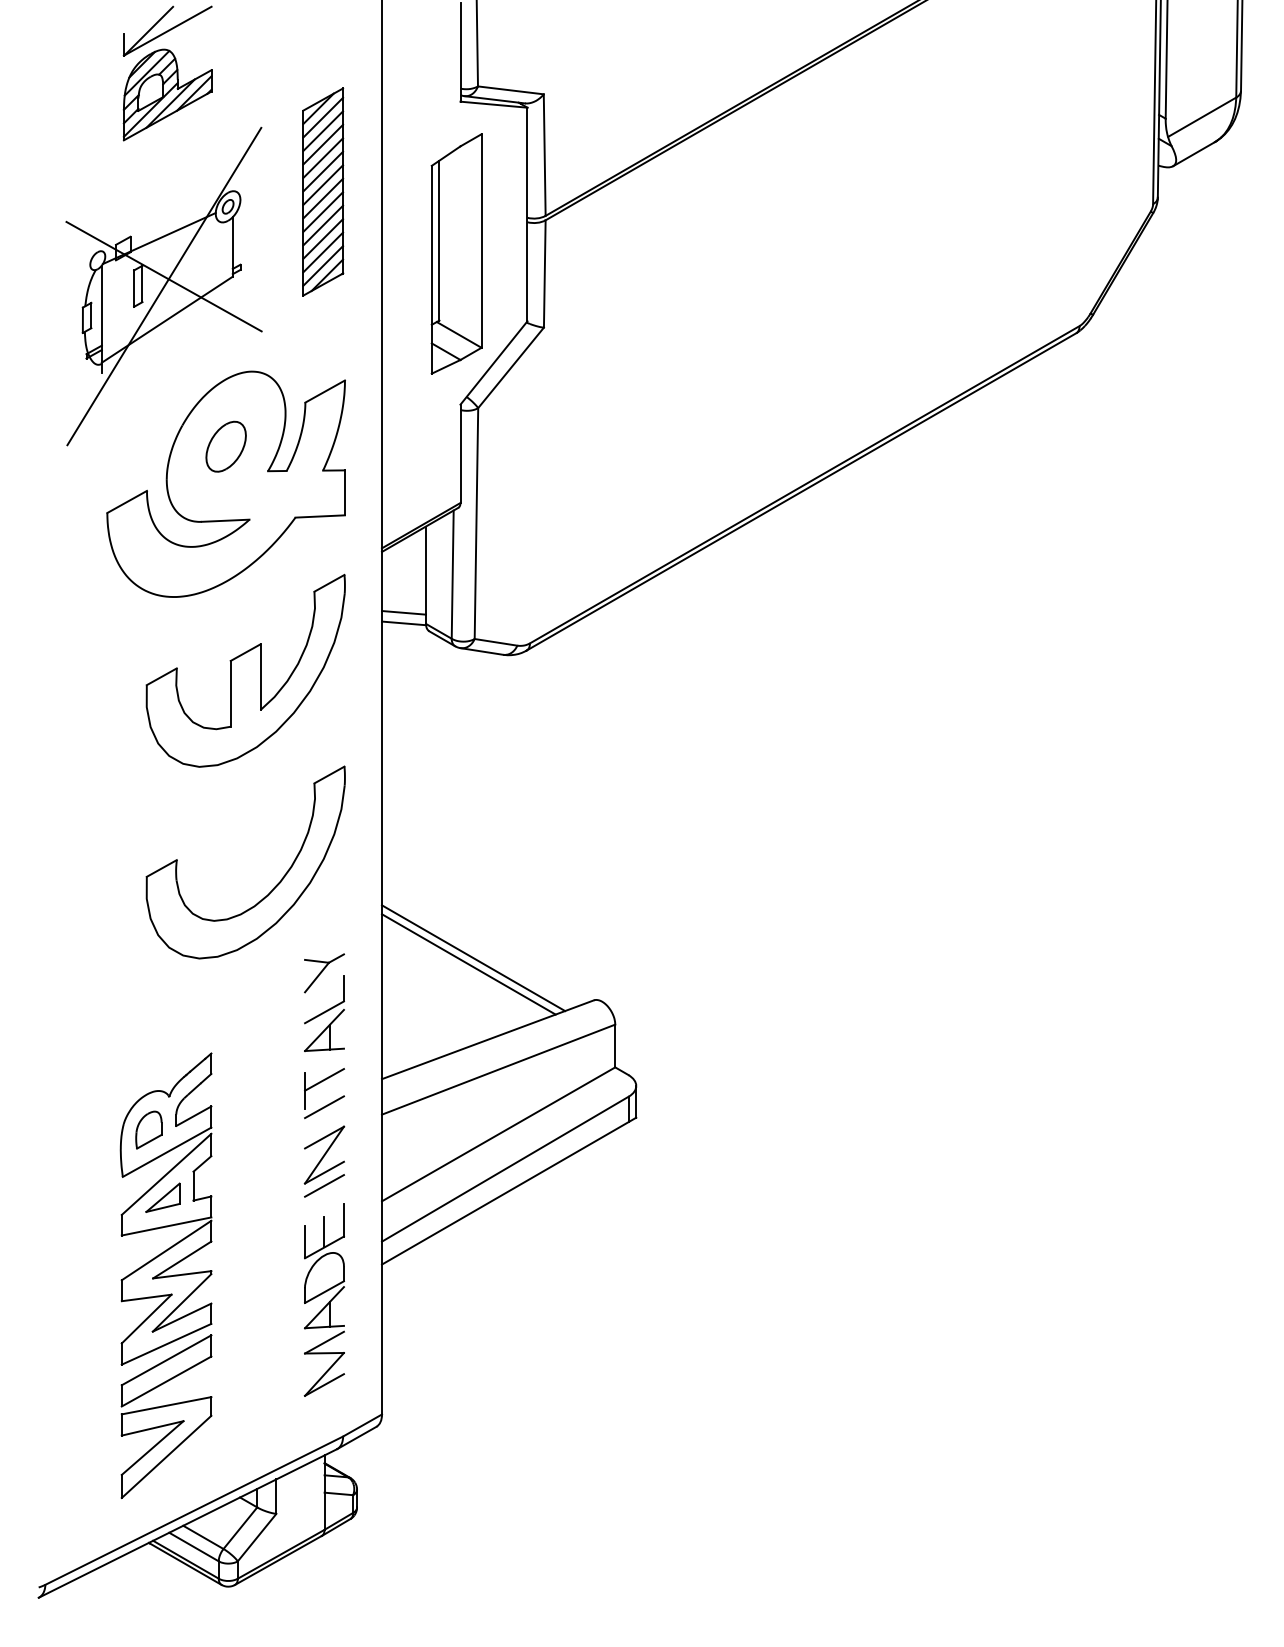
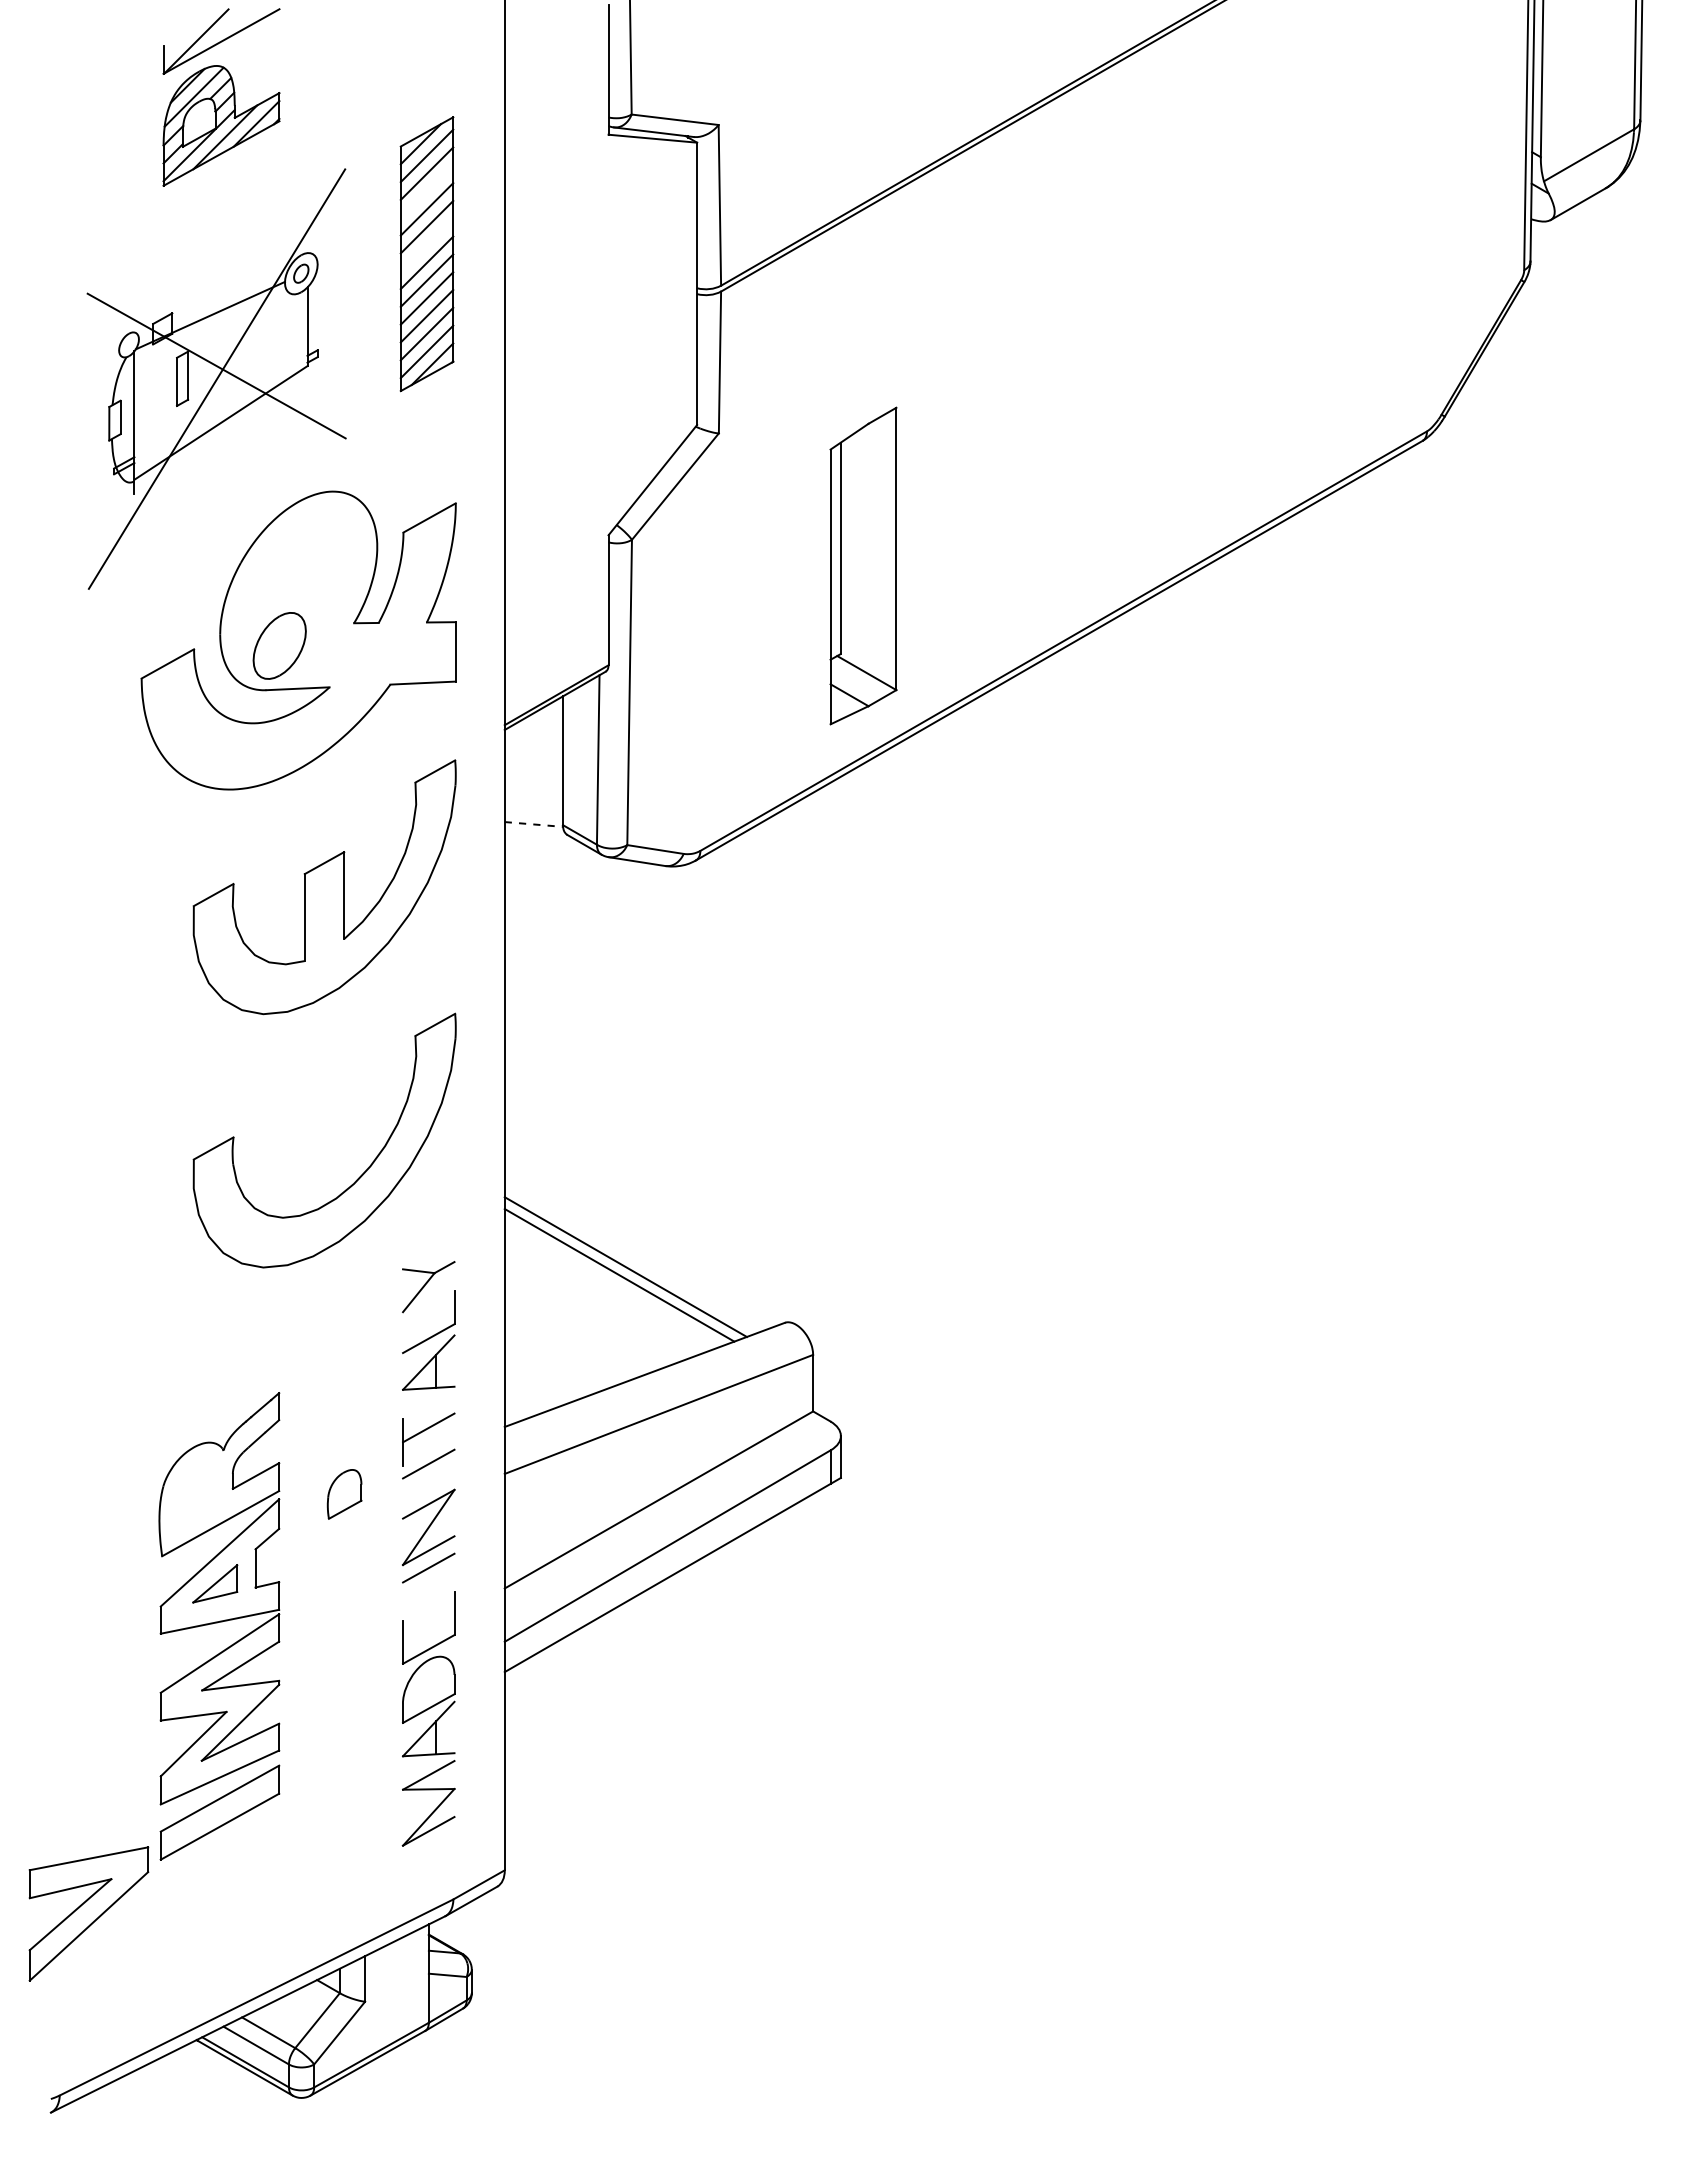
line: (322, 144) -> (426, 191), removed
line: (322, 184) -> (426, 244), removed
part: (456, 253) -> (863, 565), moved
part: (225, 446) -> (279, 645), moved
line: (403, 612) -> (533, 810), removed
line: (404, 623) -> (534, 824), solid -> dashed
part: (148, 1130) -> (344, 1494), moved
line: (324, 1232) -> (428, 1629), removed
part: (166, 1447) -> (88, 1913), moved

